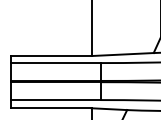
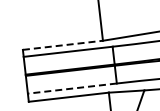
line: (51, 56) -> (63, 45), solid -> dashed
line: (55, 100) -> (72, 89), solid -> dashed

